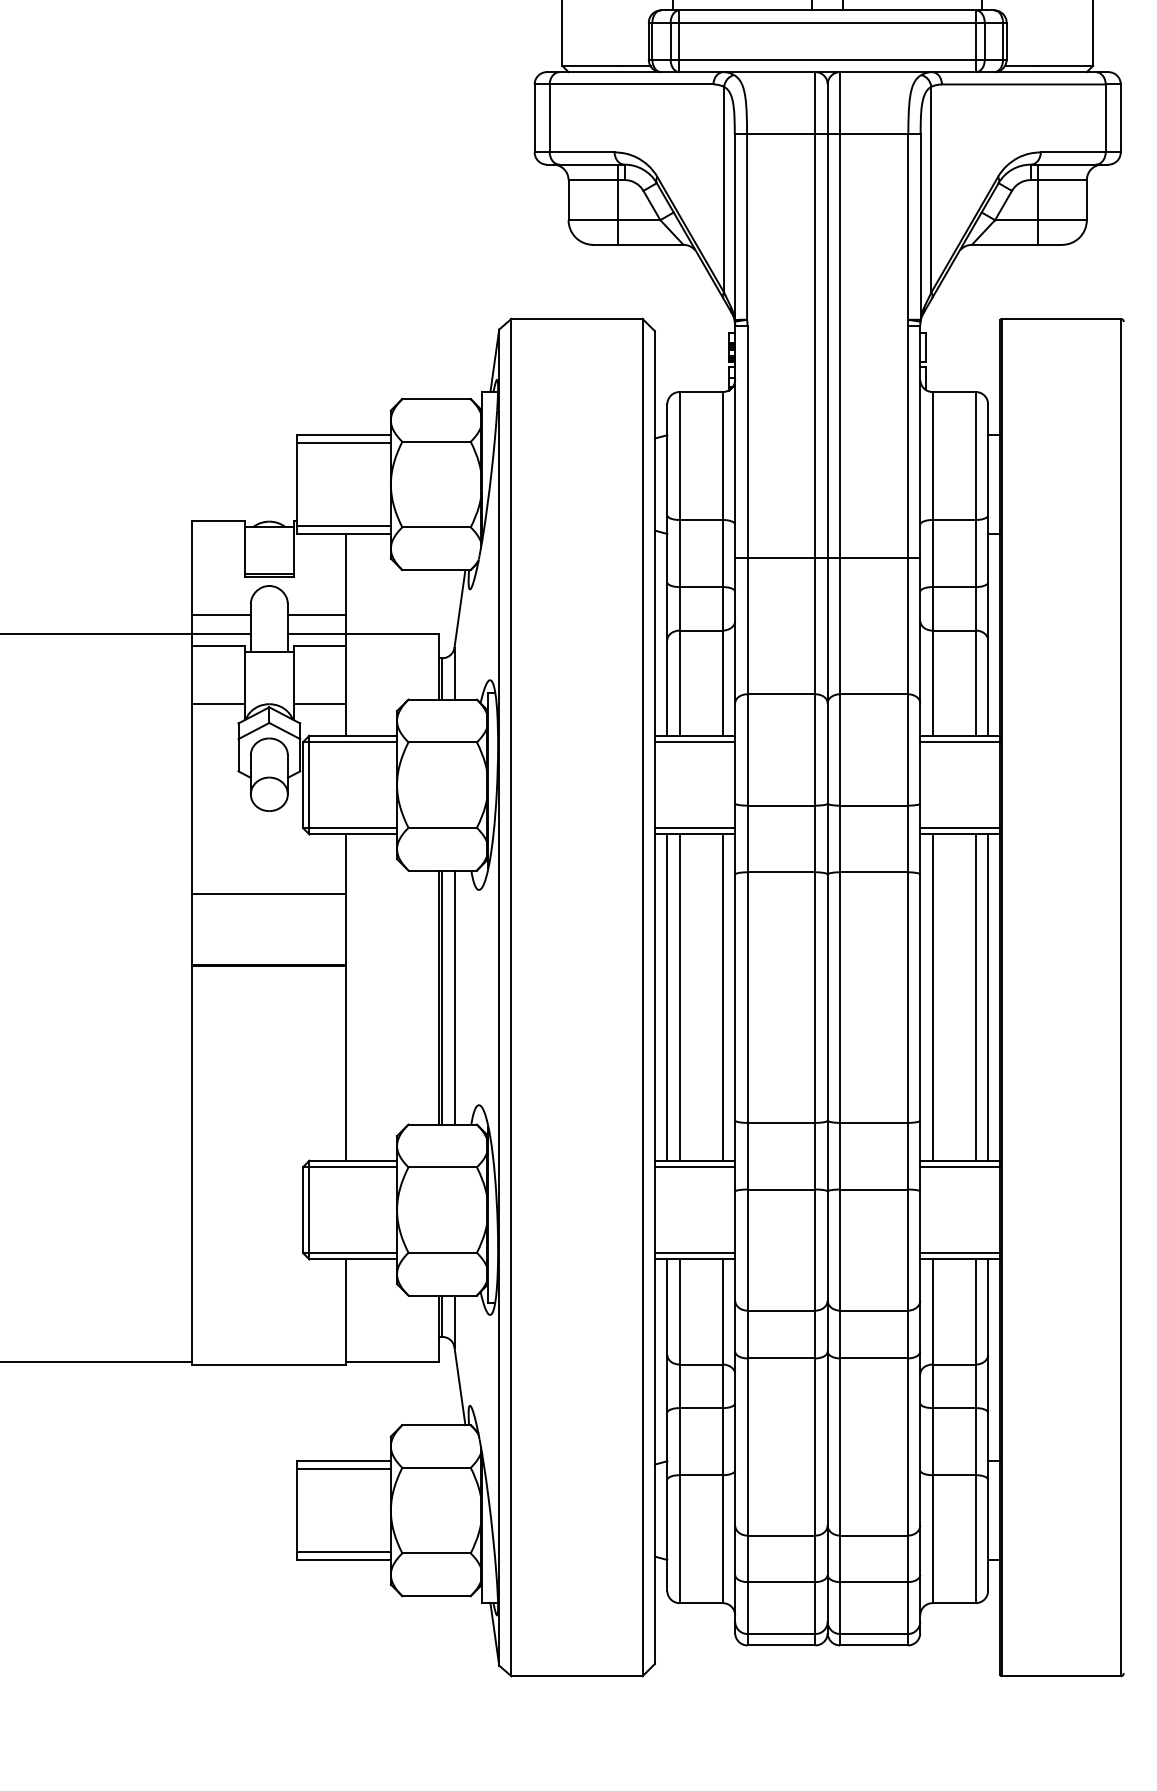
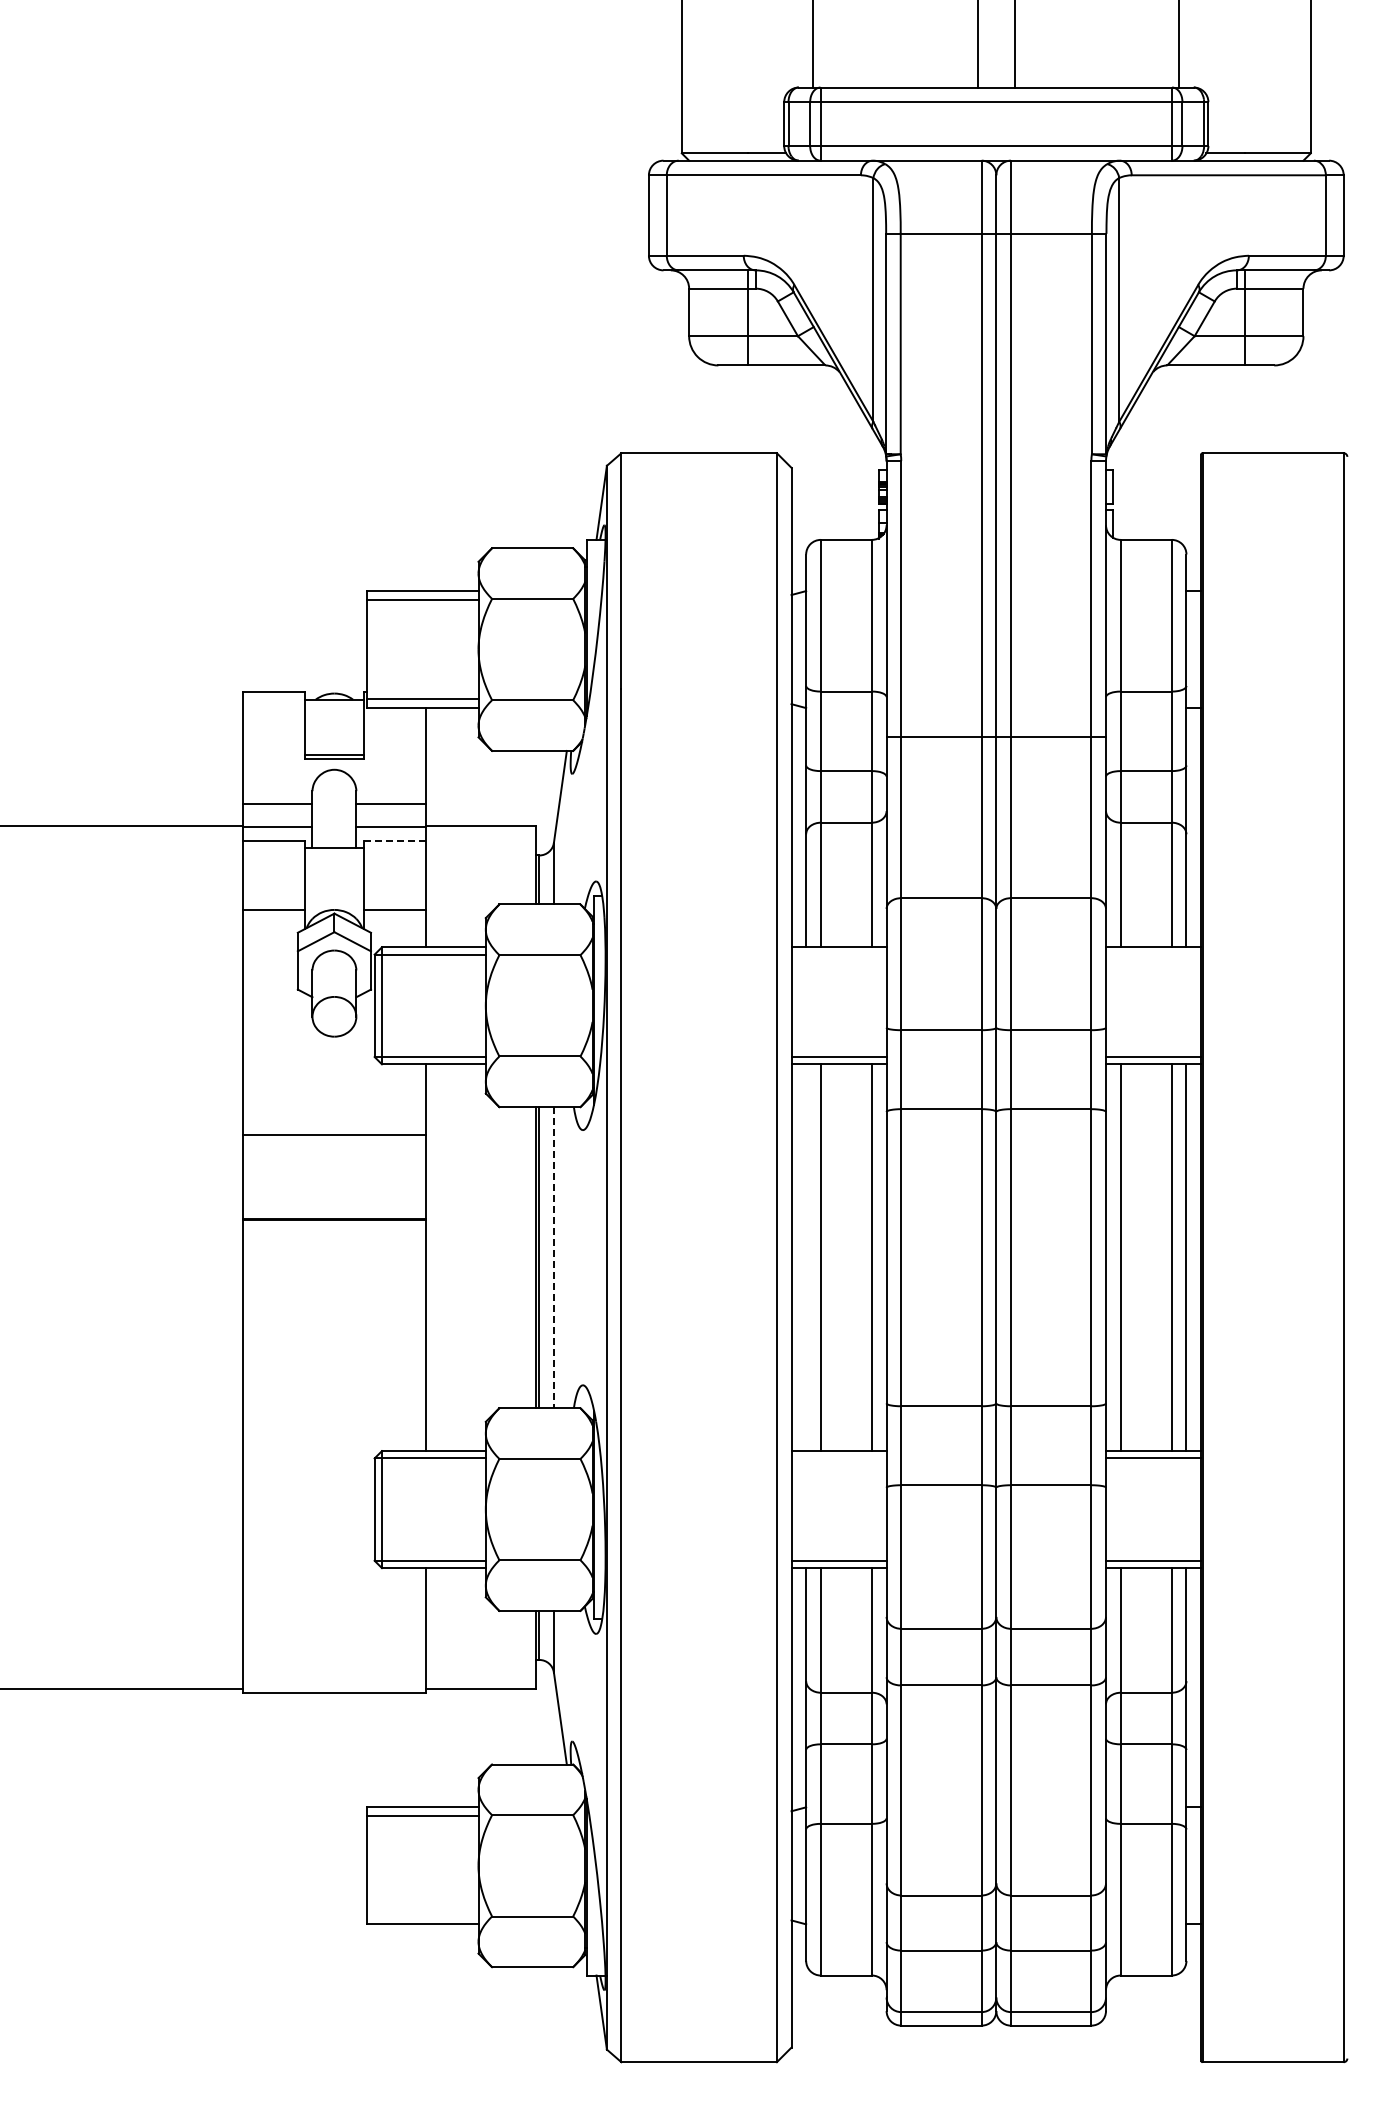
line: (320, 645) -> (394, 840), solid -> dashed
line: (694, 741) -> (838, 954), removed
line: (960, 741) -> (1153, 954), removed
line: (454, 997) -> (553, 1257), solid -> dashed
line: (667, 997) -> (806, 1257), removed
line: (694, 1166) -> (838, 1458), removed
line: (343, 1552) -> (422, 1915), removed

